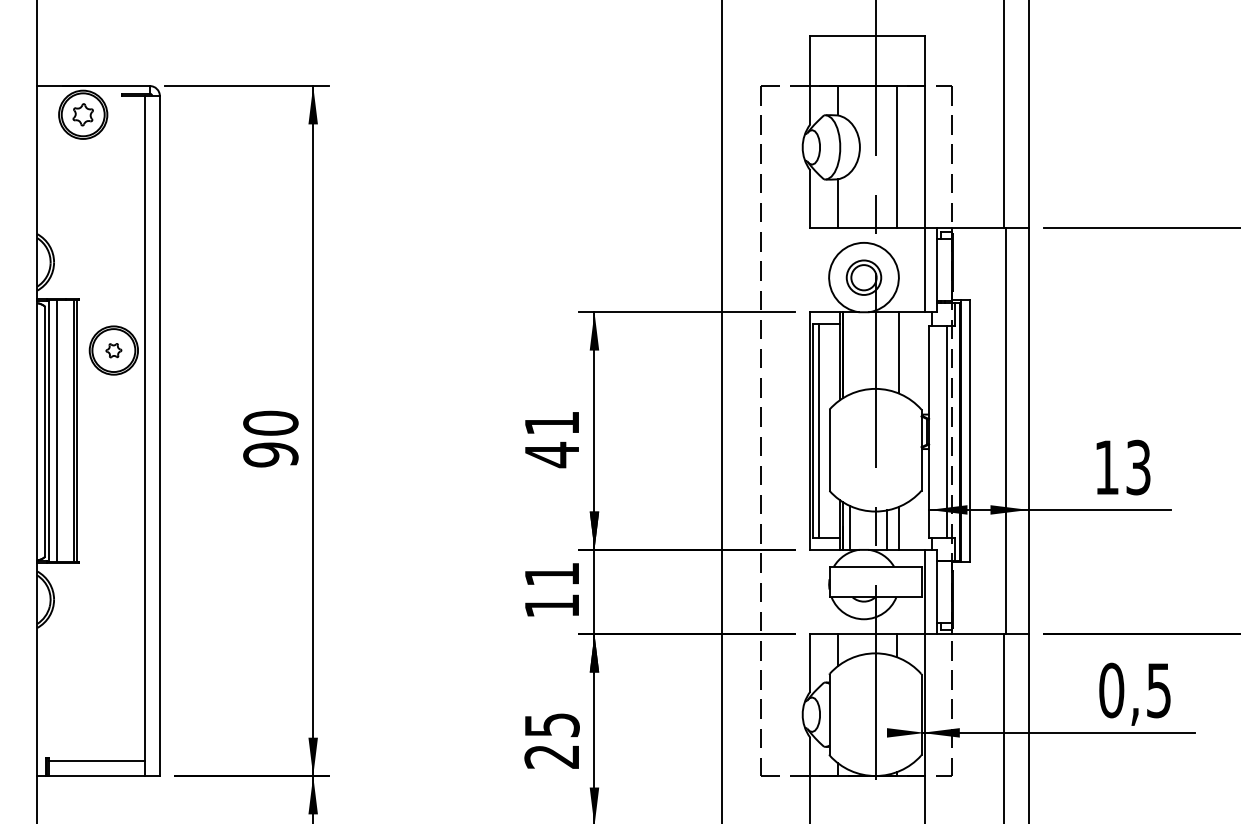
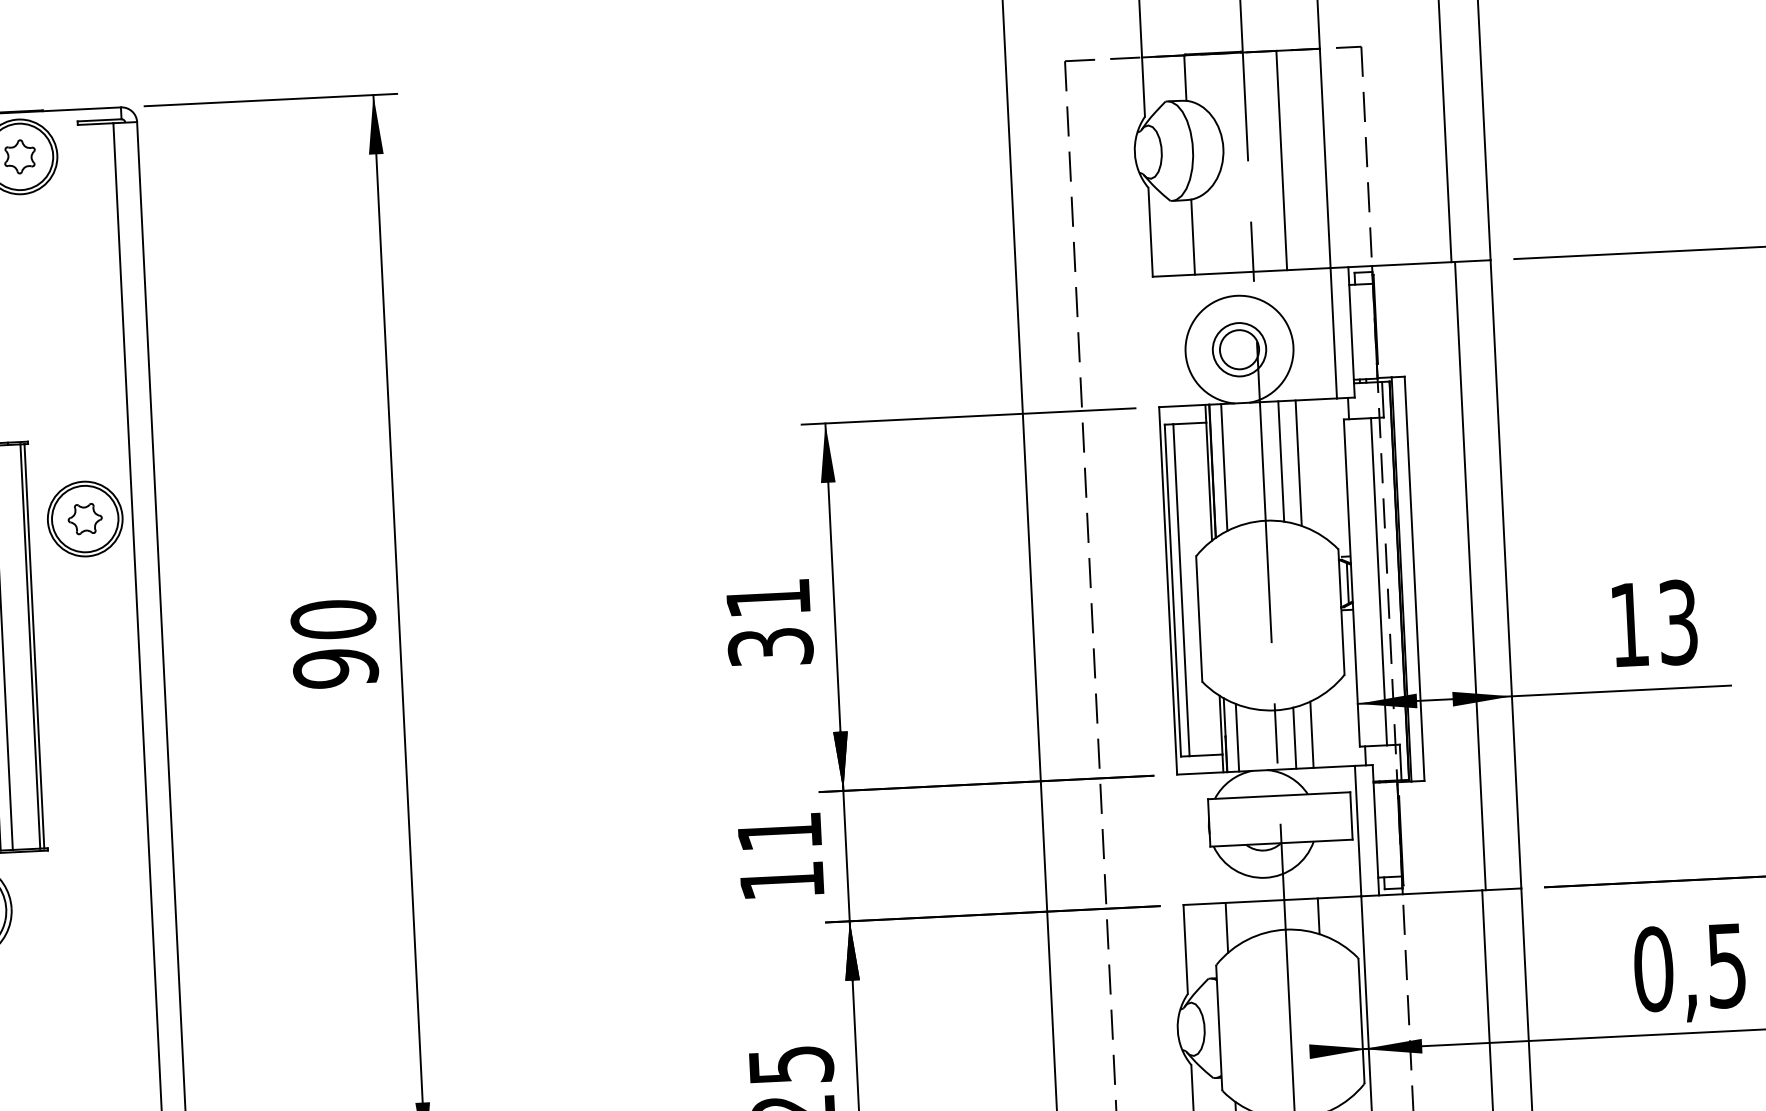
part: (113, 350) -> (84, 519), size x1.43
line: (887, 351) -> (1281, 462), added
line: (850, 353) -> (1224, 467), added
text: (551, 454) -> (769, 646), 41 -> 31

